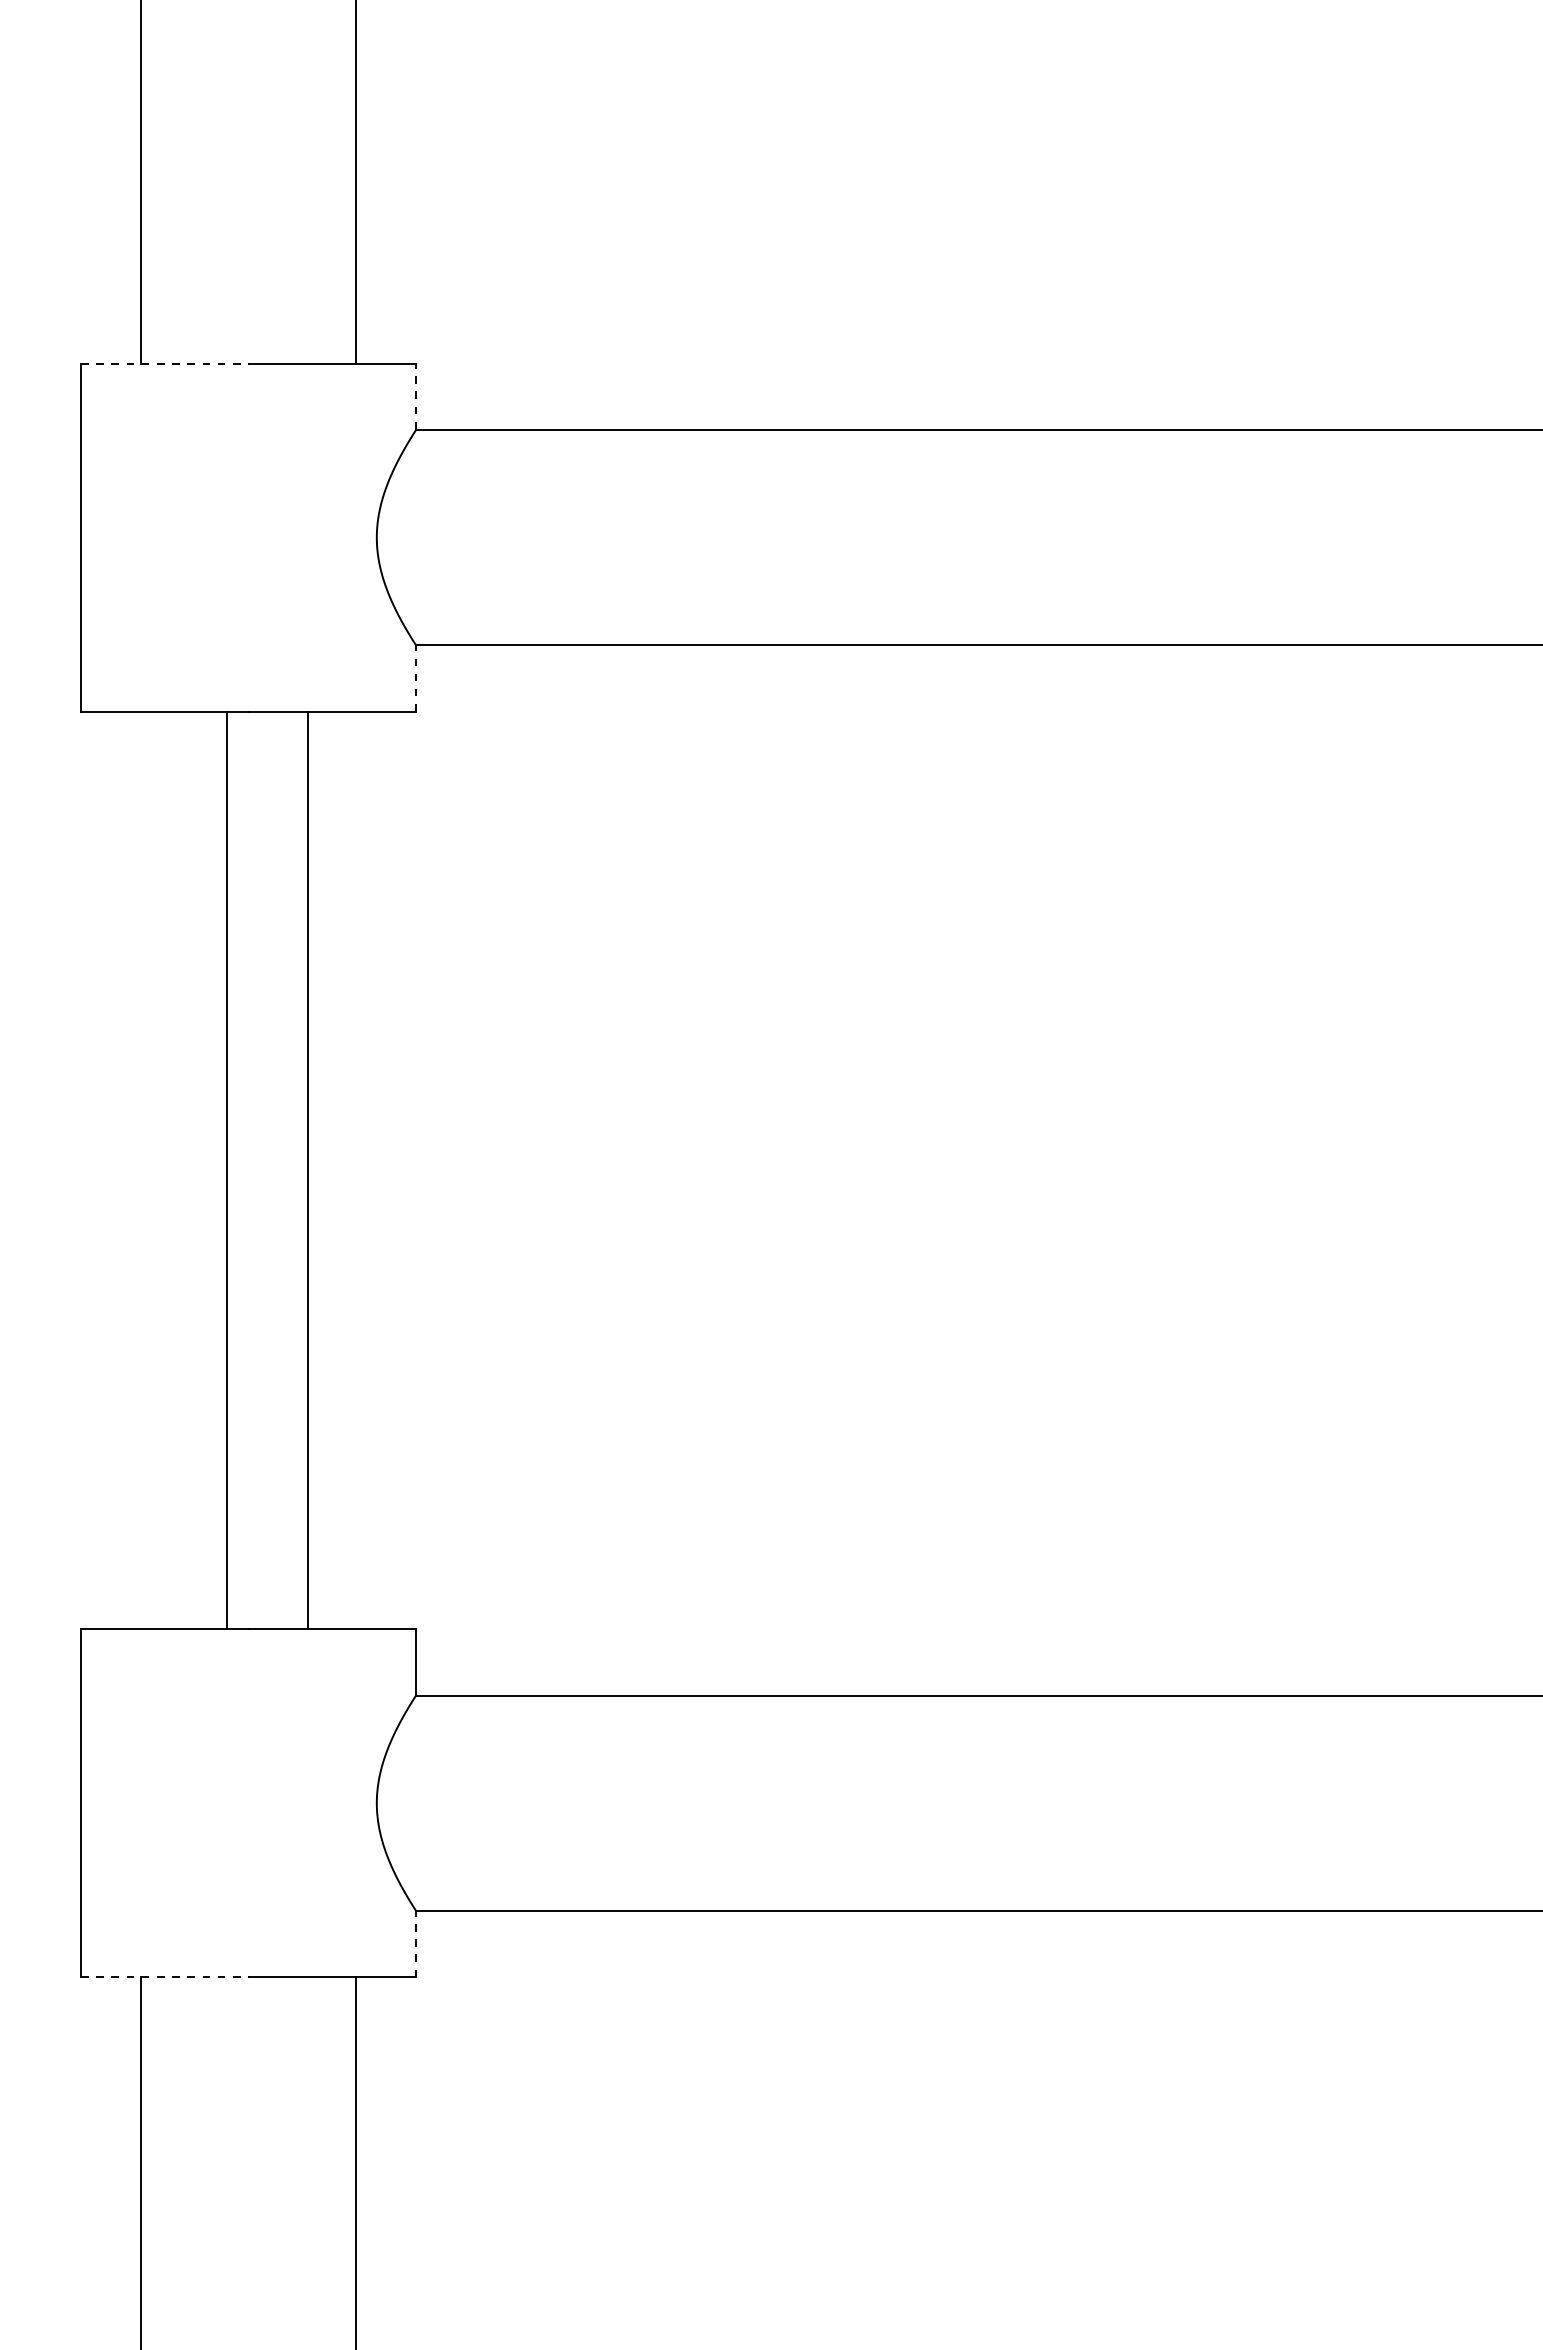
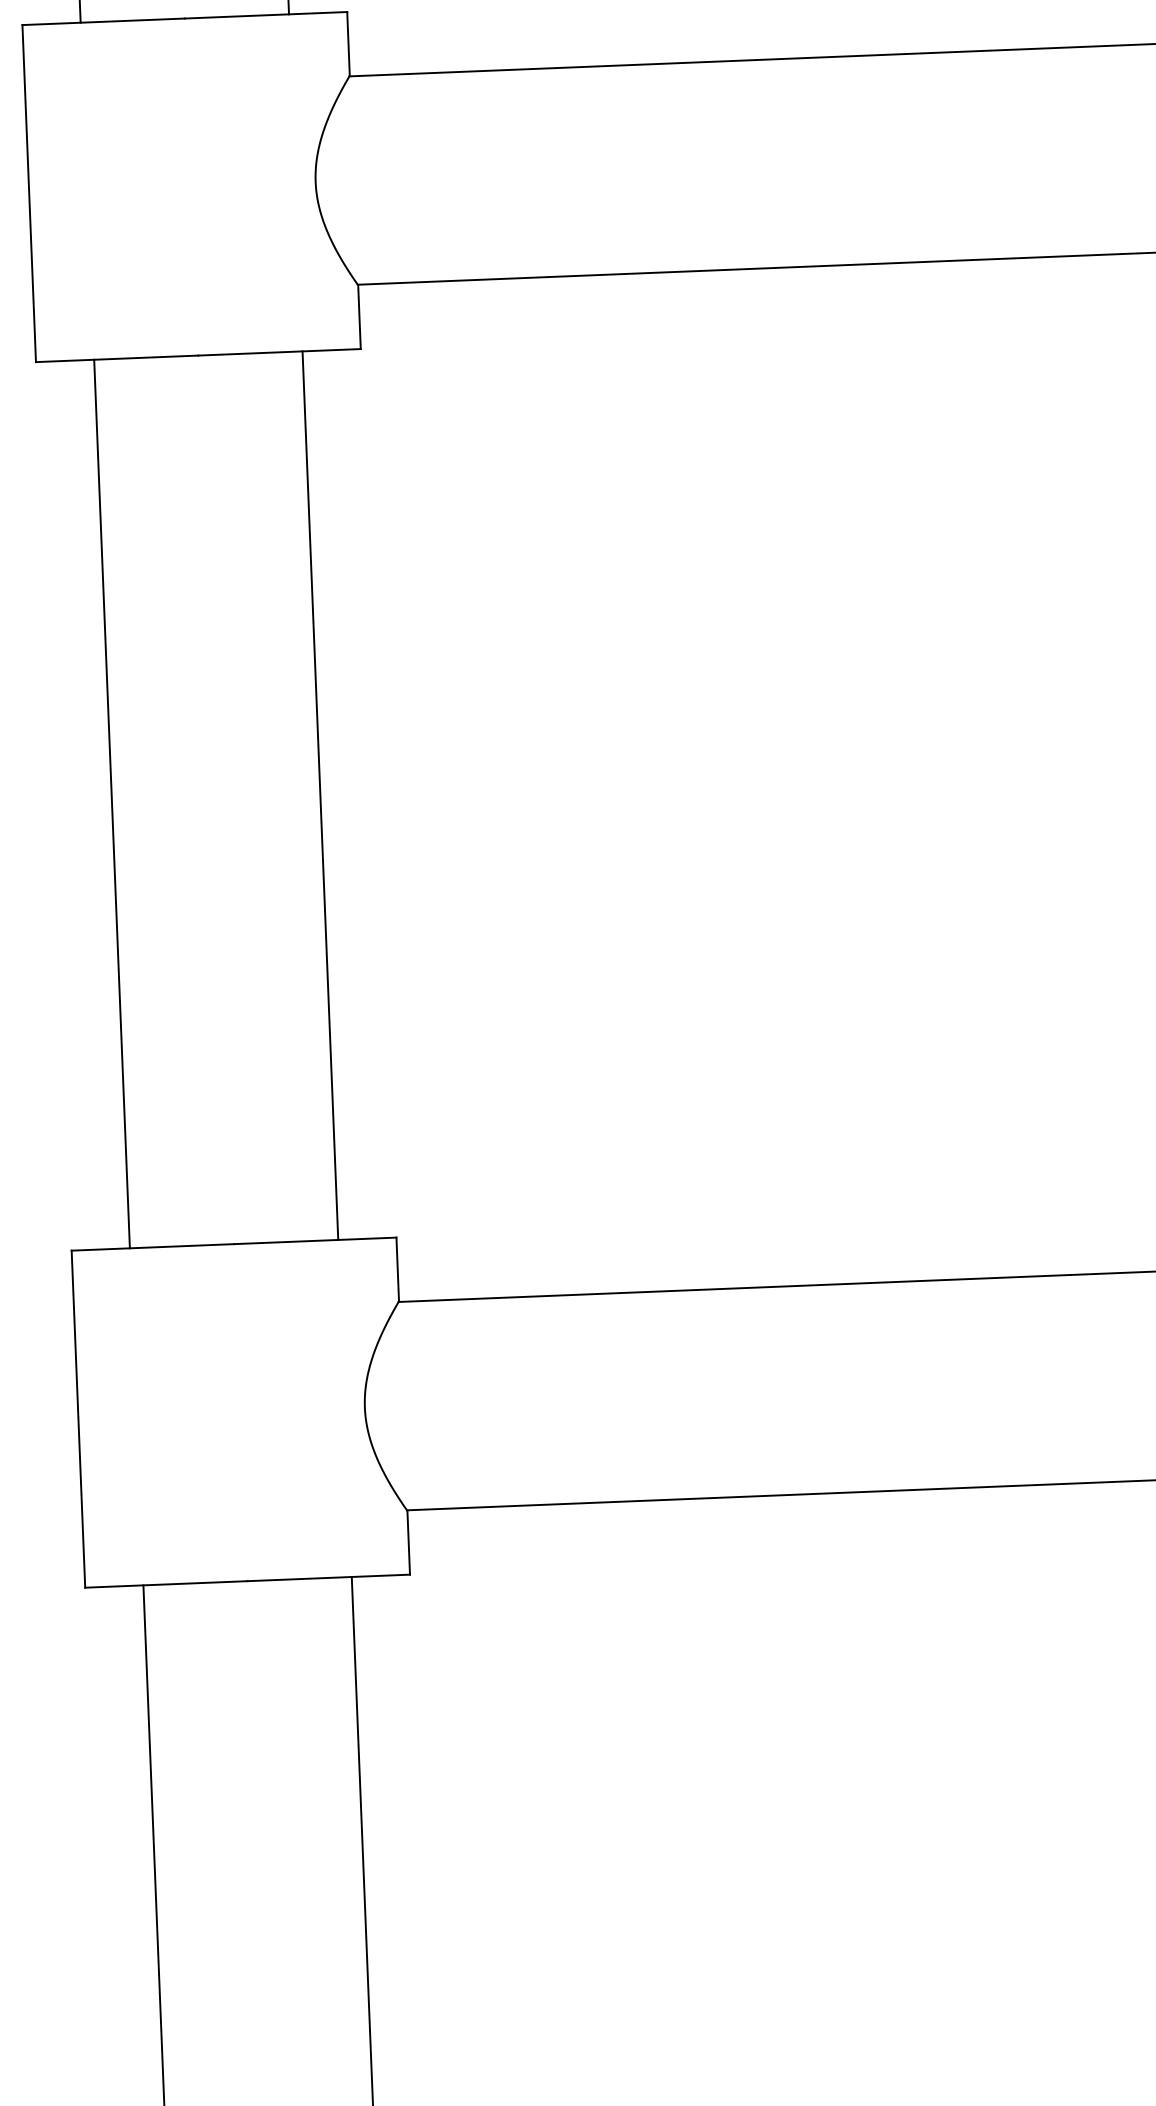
line: (164, 363) -> (103, 21), dashed -> solid
line: (416, 396) -> (348, 43), dashed -> solid
line: (416, 678) -> (359, 316), dashed -> solid
line: (227, 1170) -> (112, 804), moved
line: (308, 1170) -> (320, 795), moved
line: (416, 1944) -> (408, 1542), dashed -> solid
line: (164, 1977) -> (166, 1584), dashed -> solid

